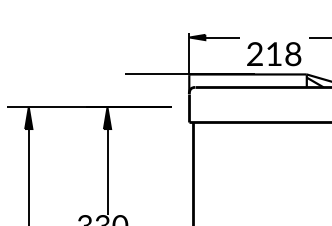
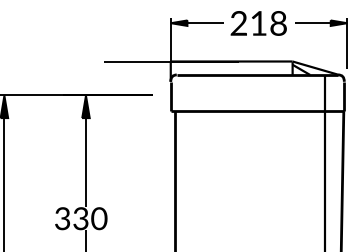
text: (273, 54) -> (258, 23), moved

